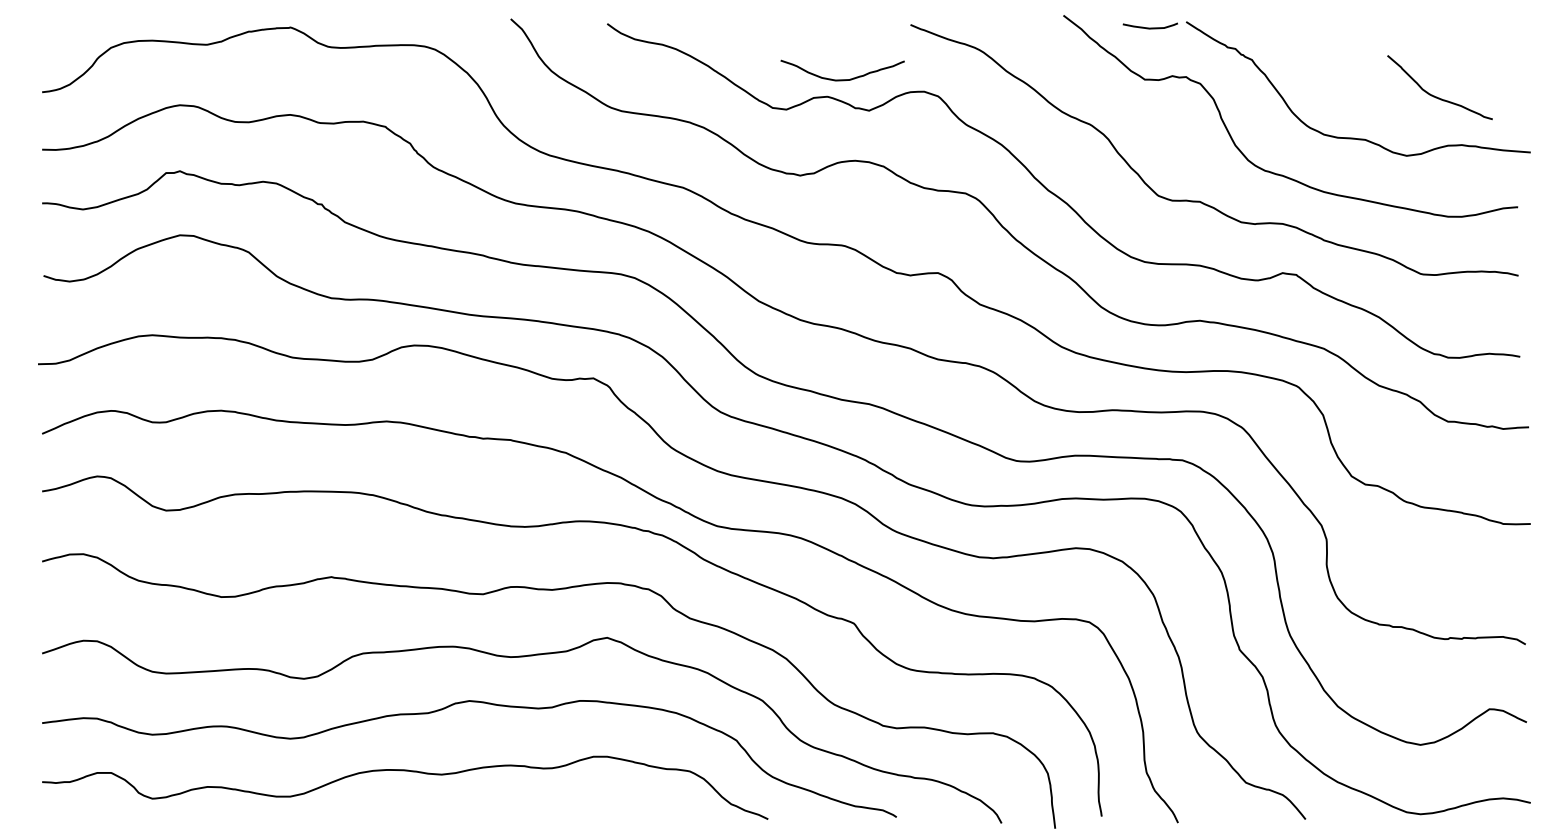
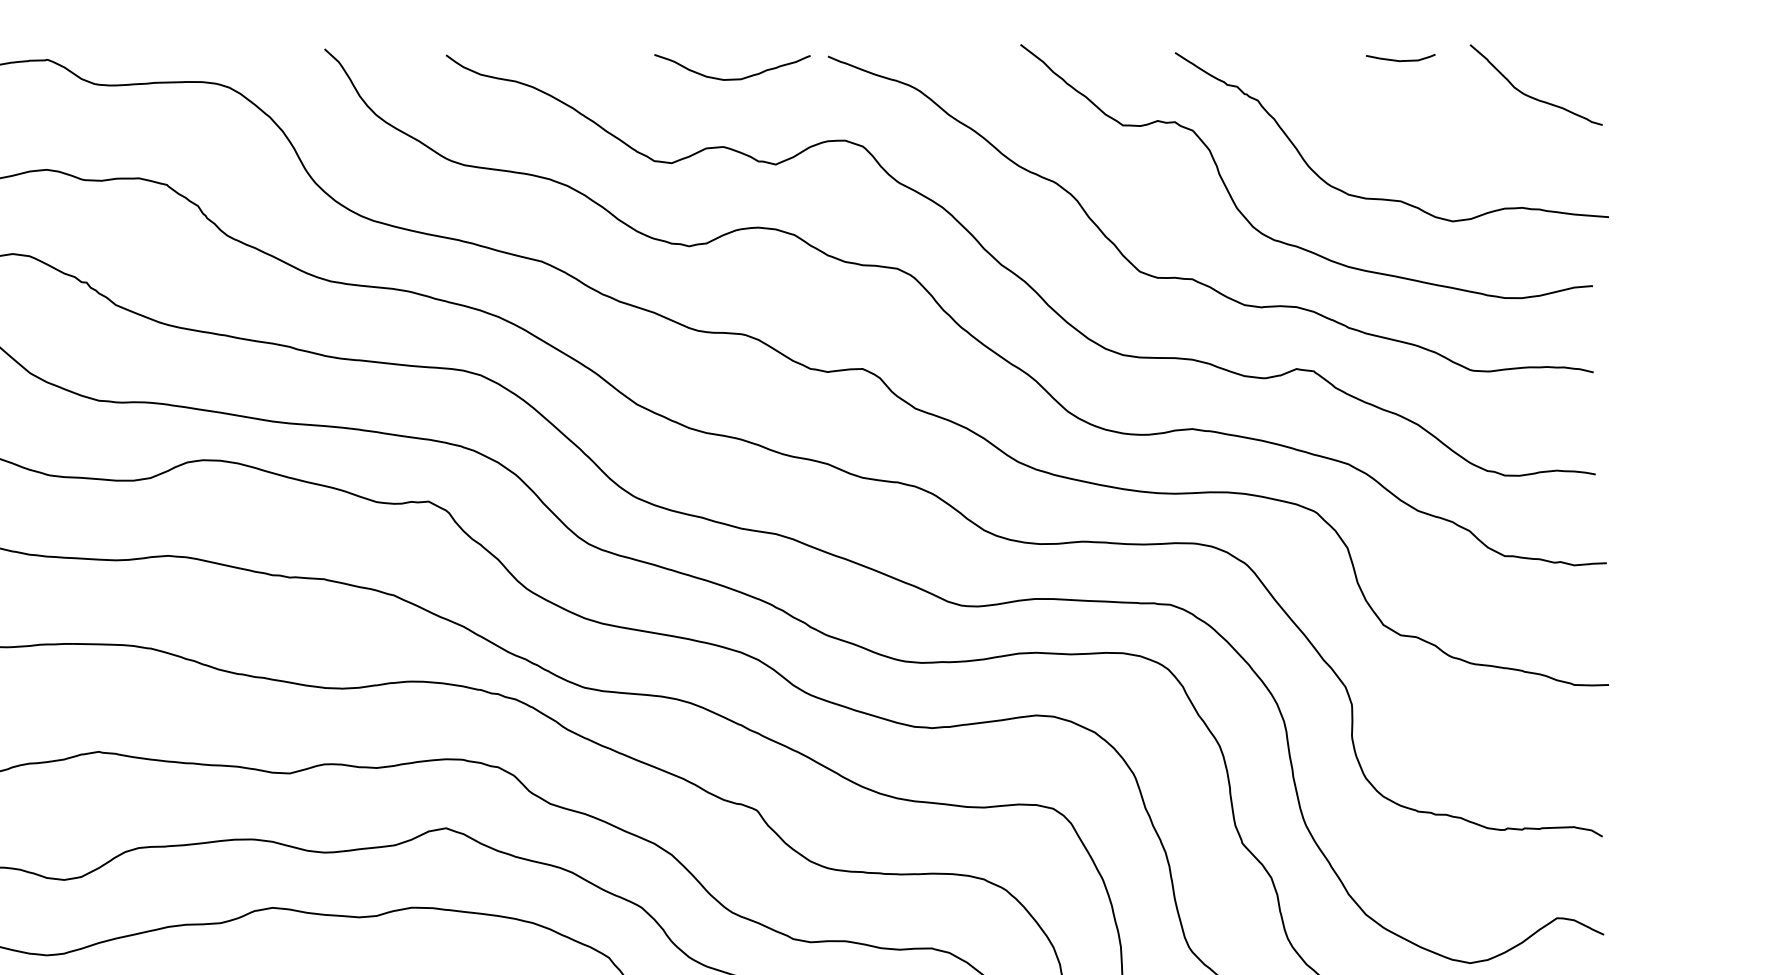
curve: (1149, 27) -> (1399, 59), moved
curve: (842, 79) -> (732, 78), moved
curve: (1437, 96) -> (1533, 96), moved

